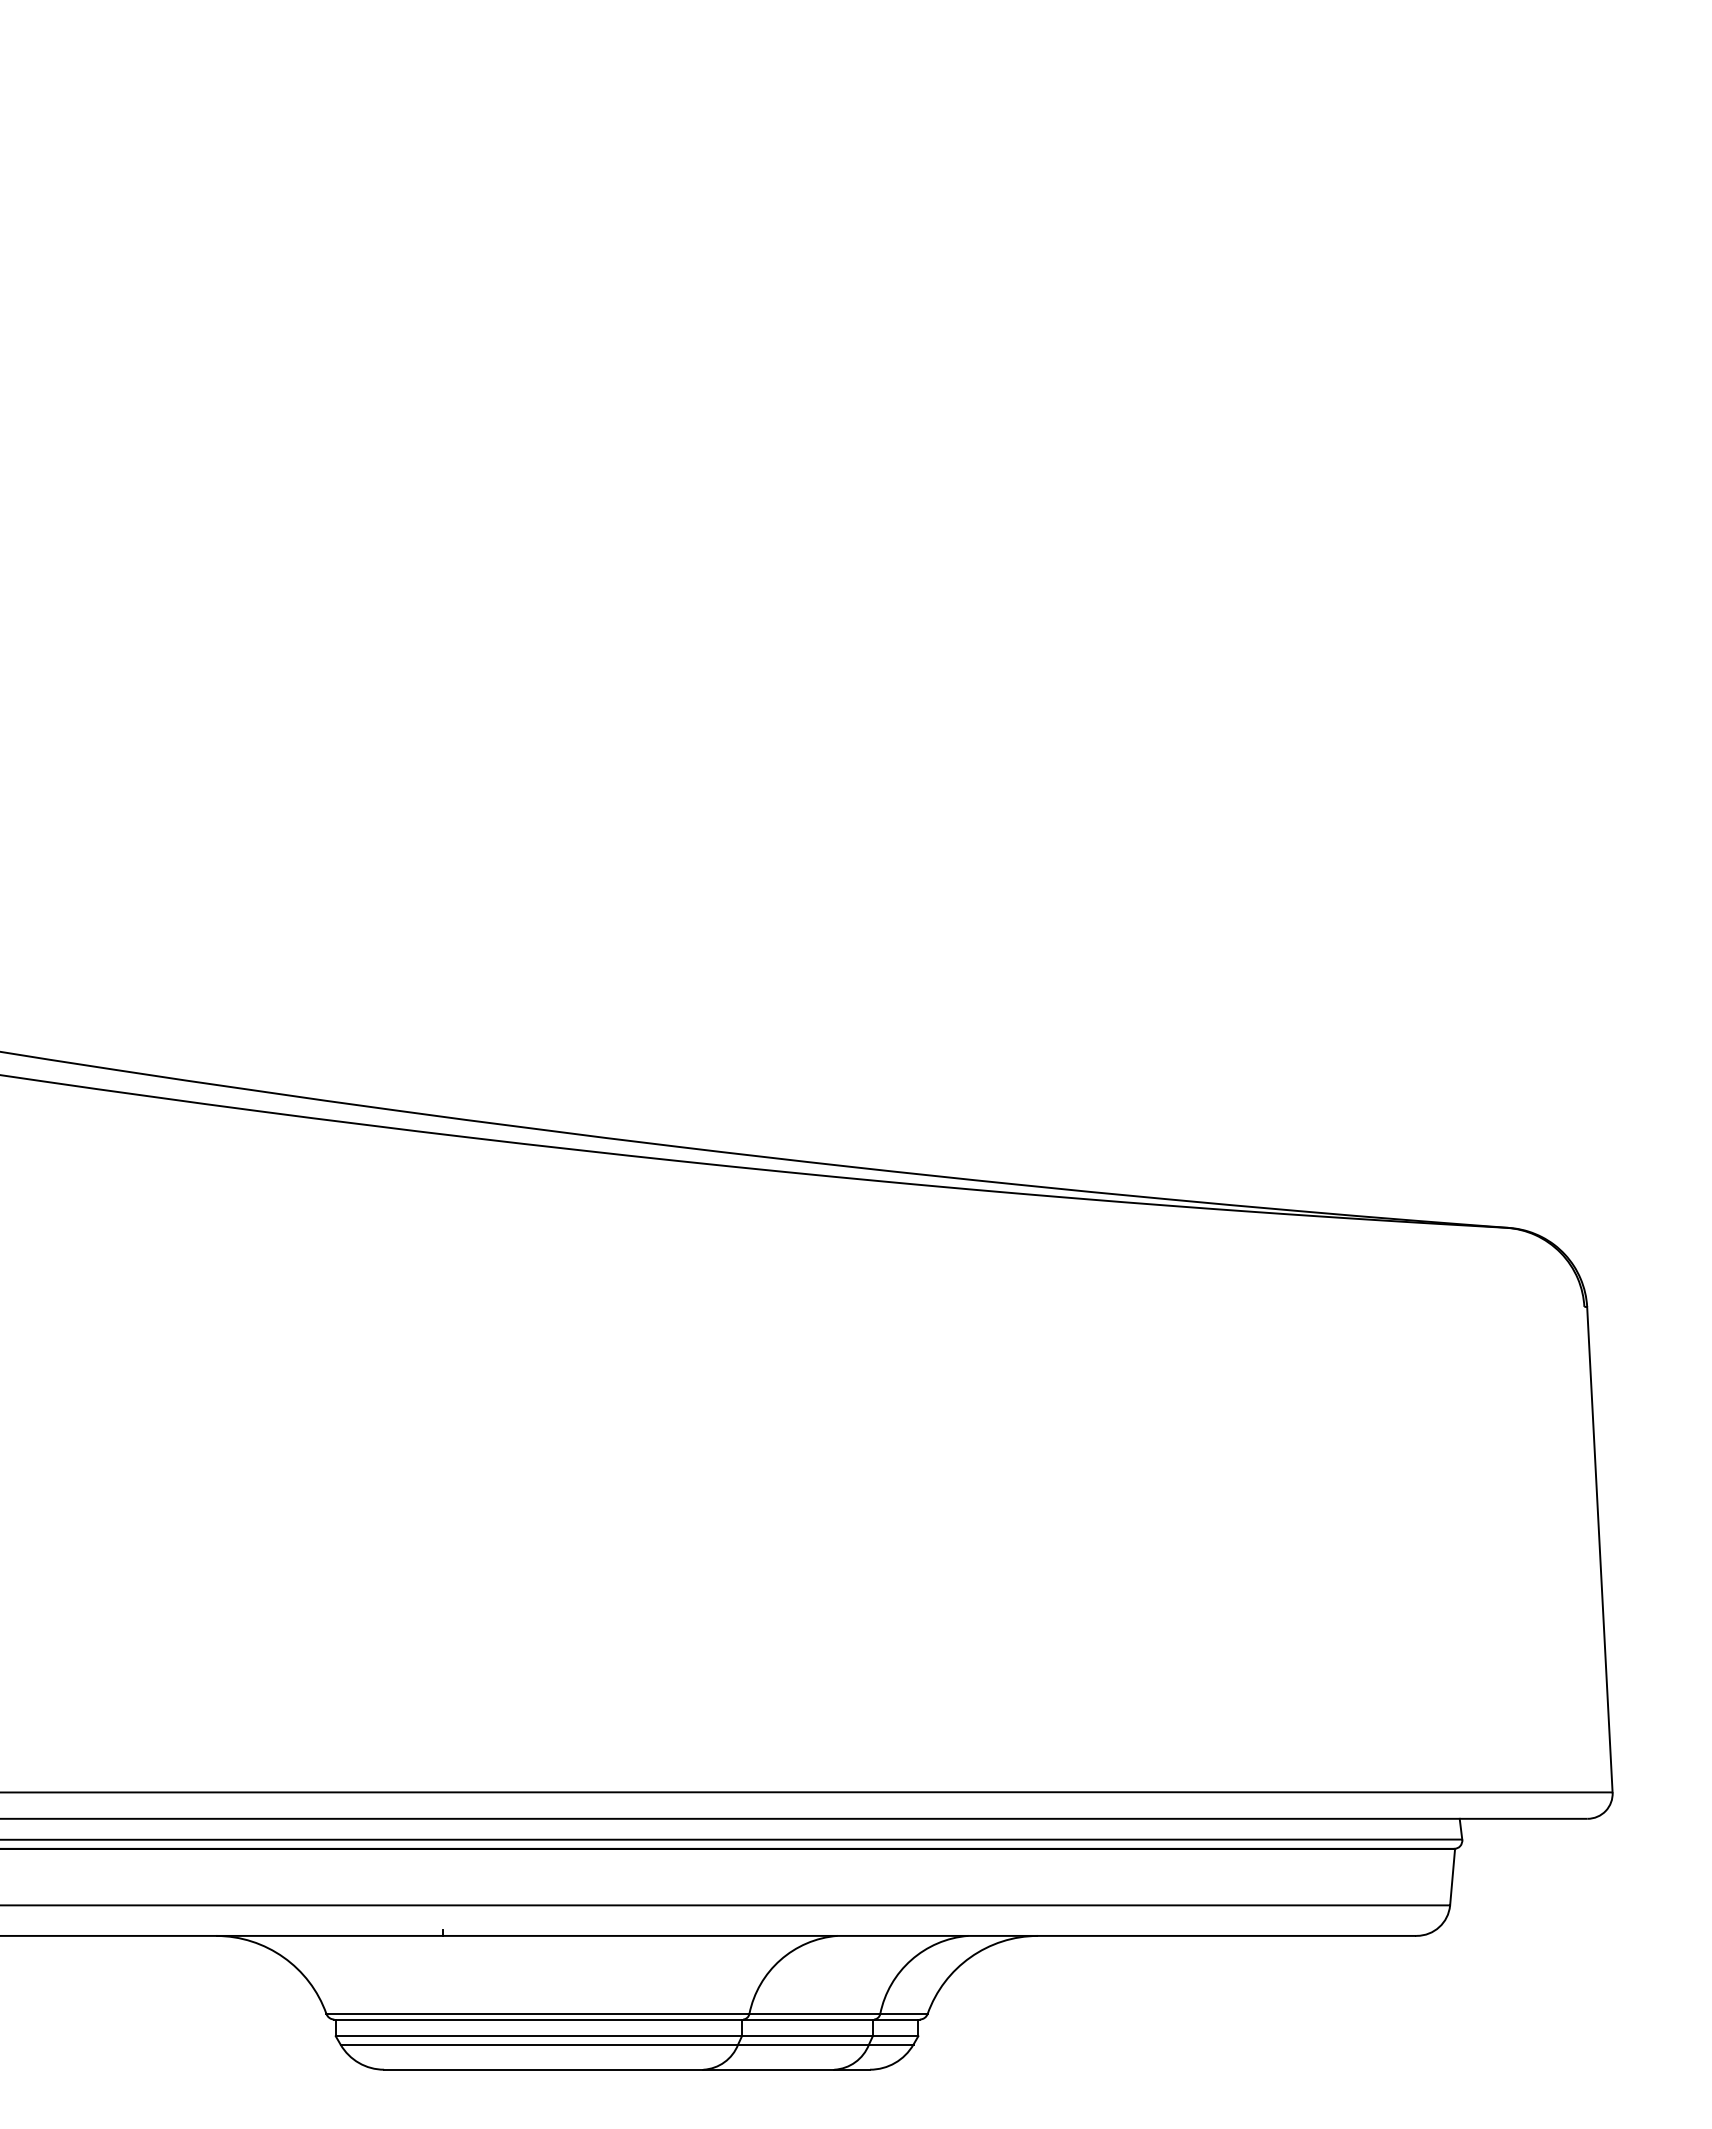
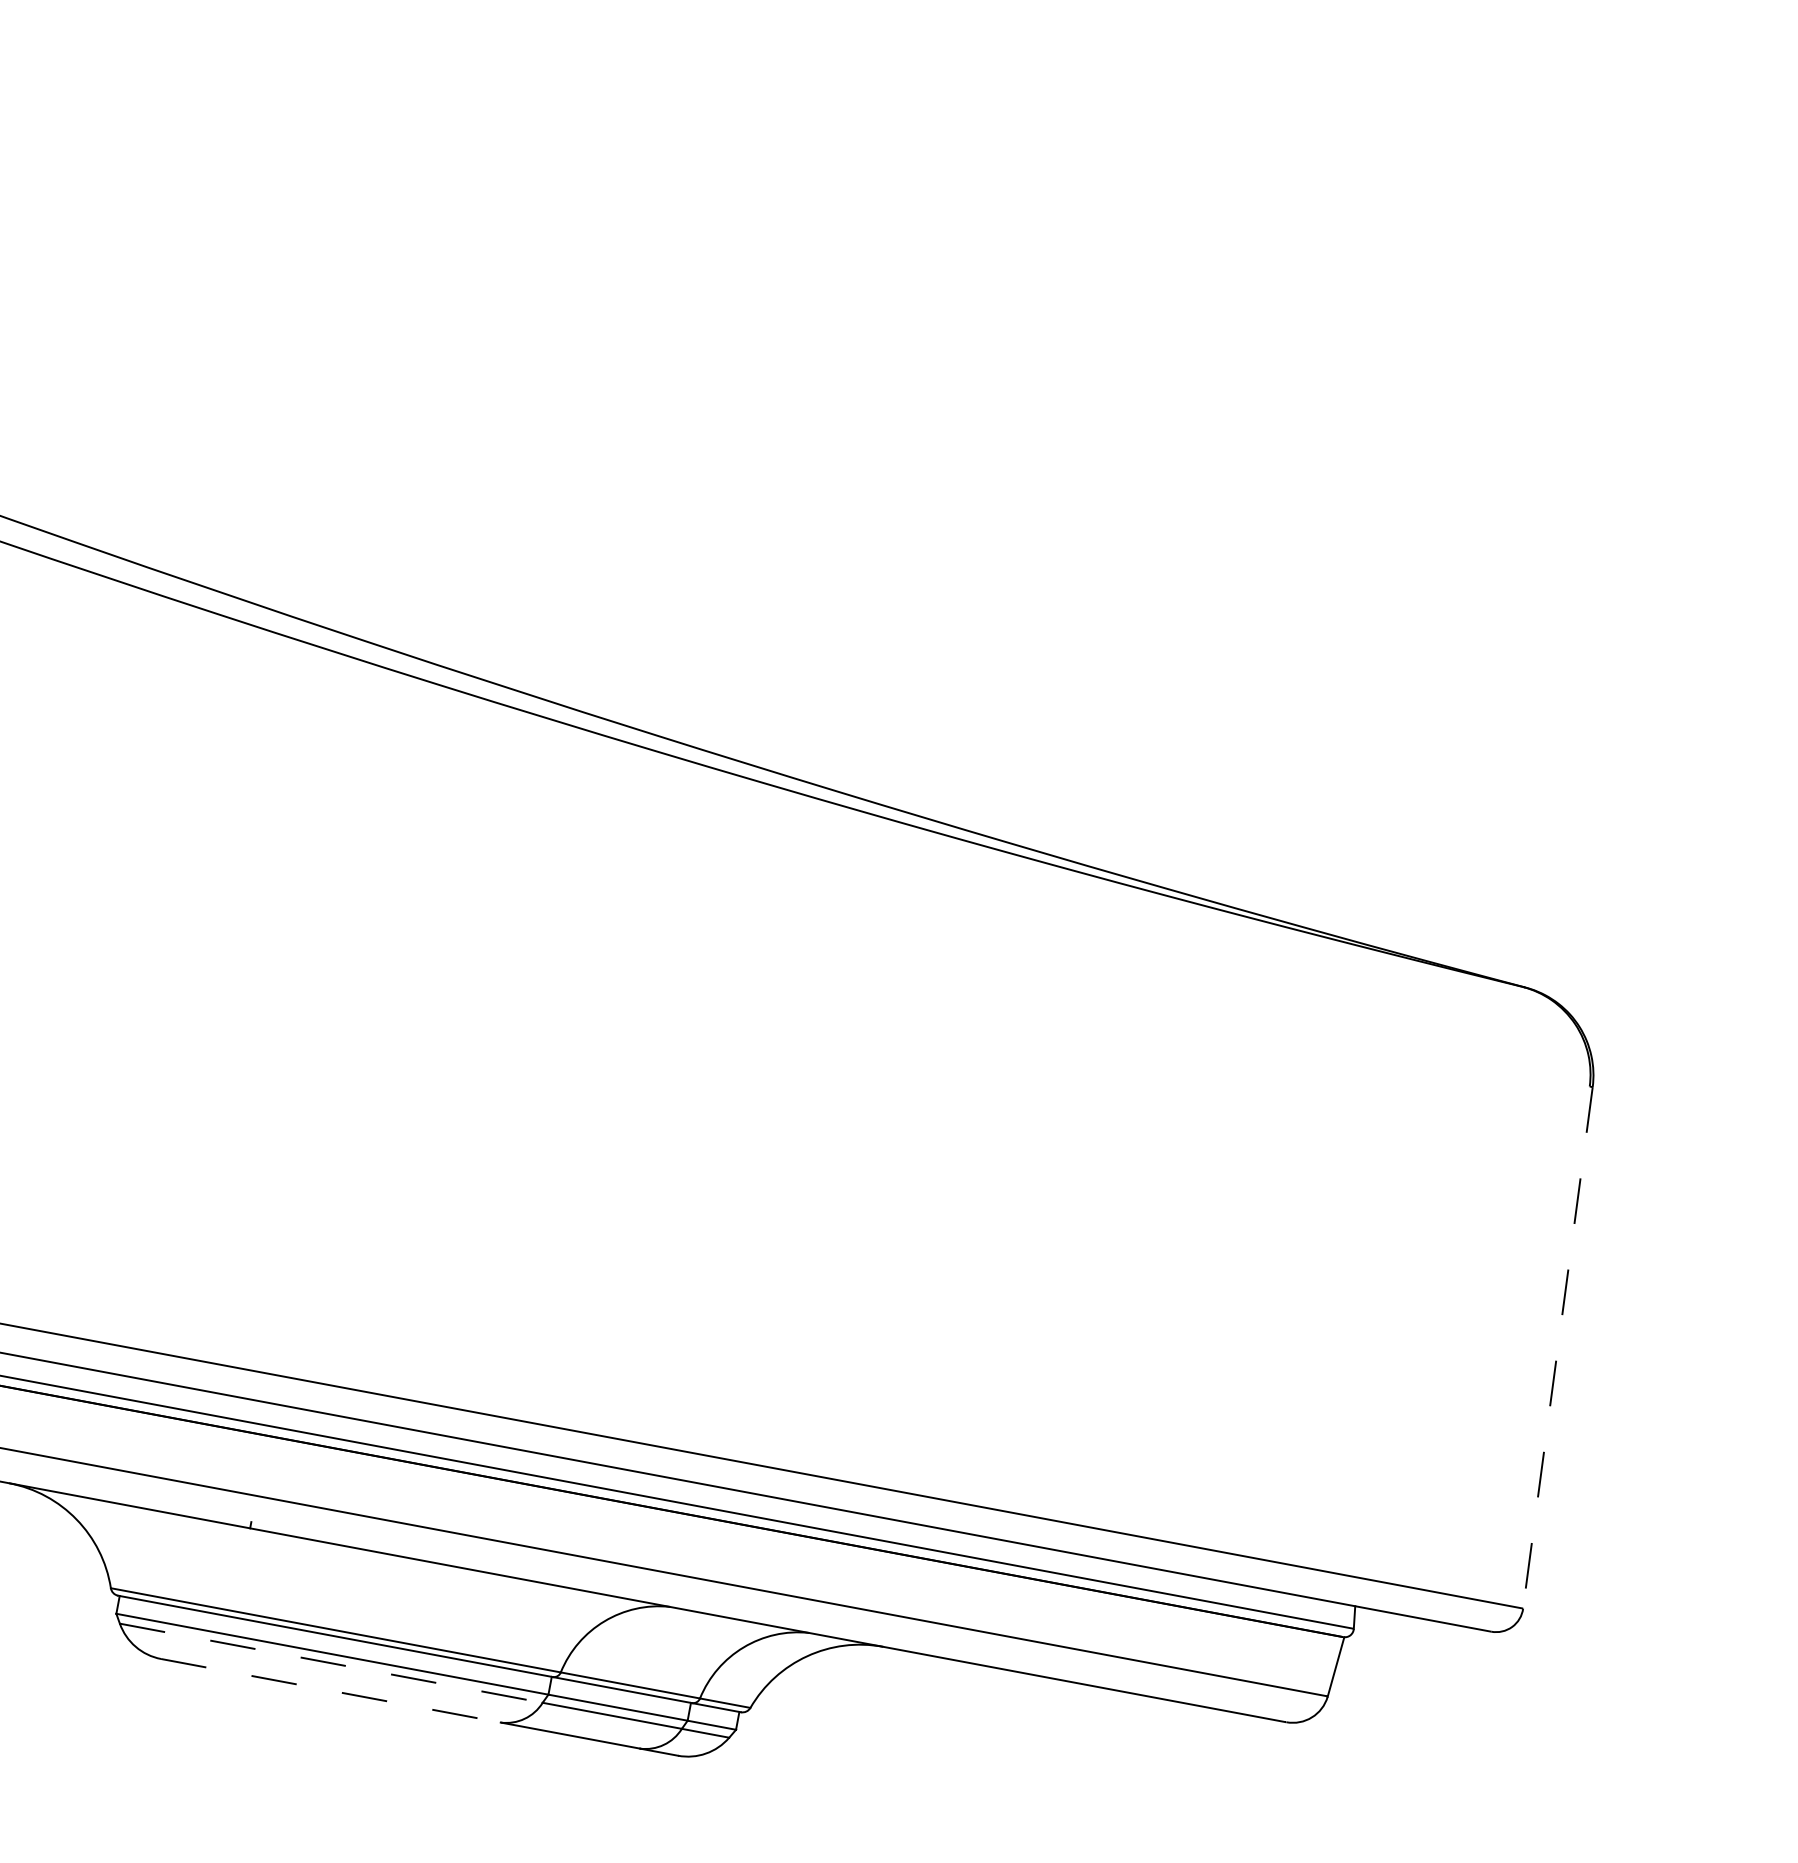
line: (1599, 1550) -> (1557, 1348), solid -> dashed
line: (539, 2044) -> (331, 1663), solid -> dashed
line: (543, 2069) -> (330, 1690), solid -> dashed

